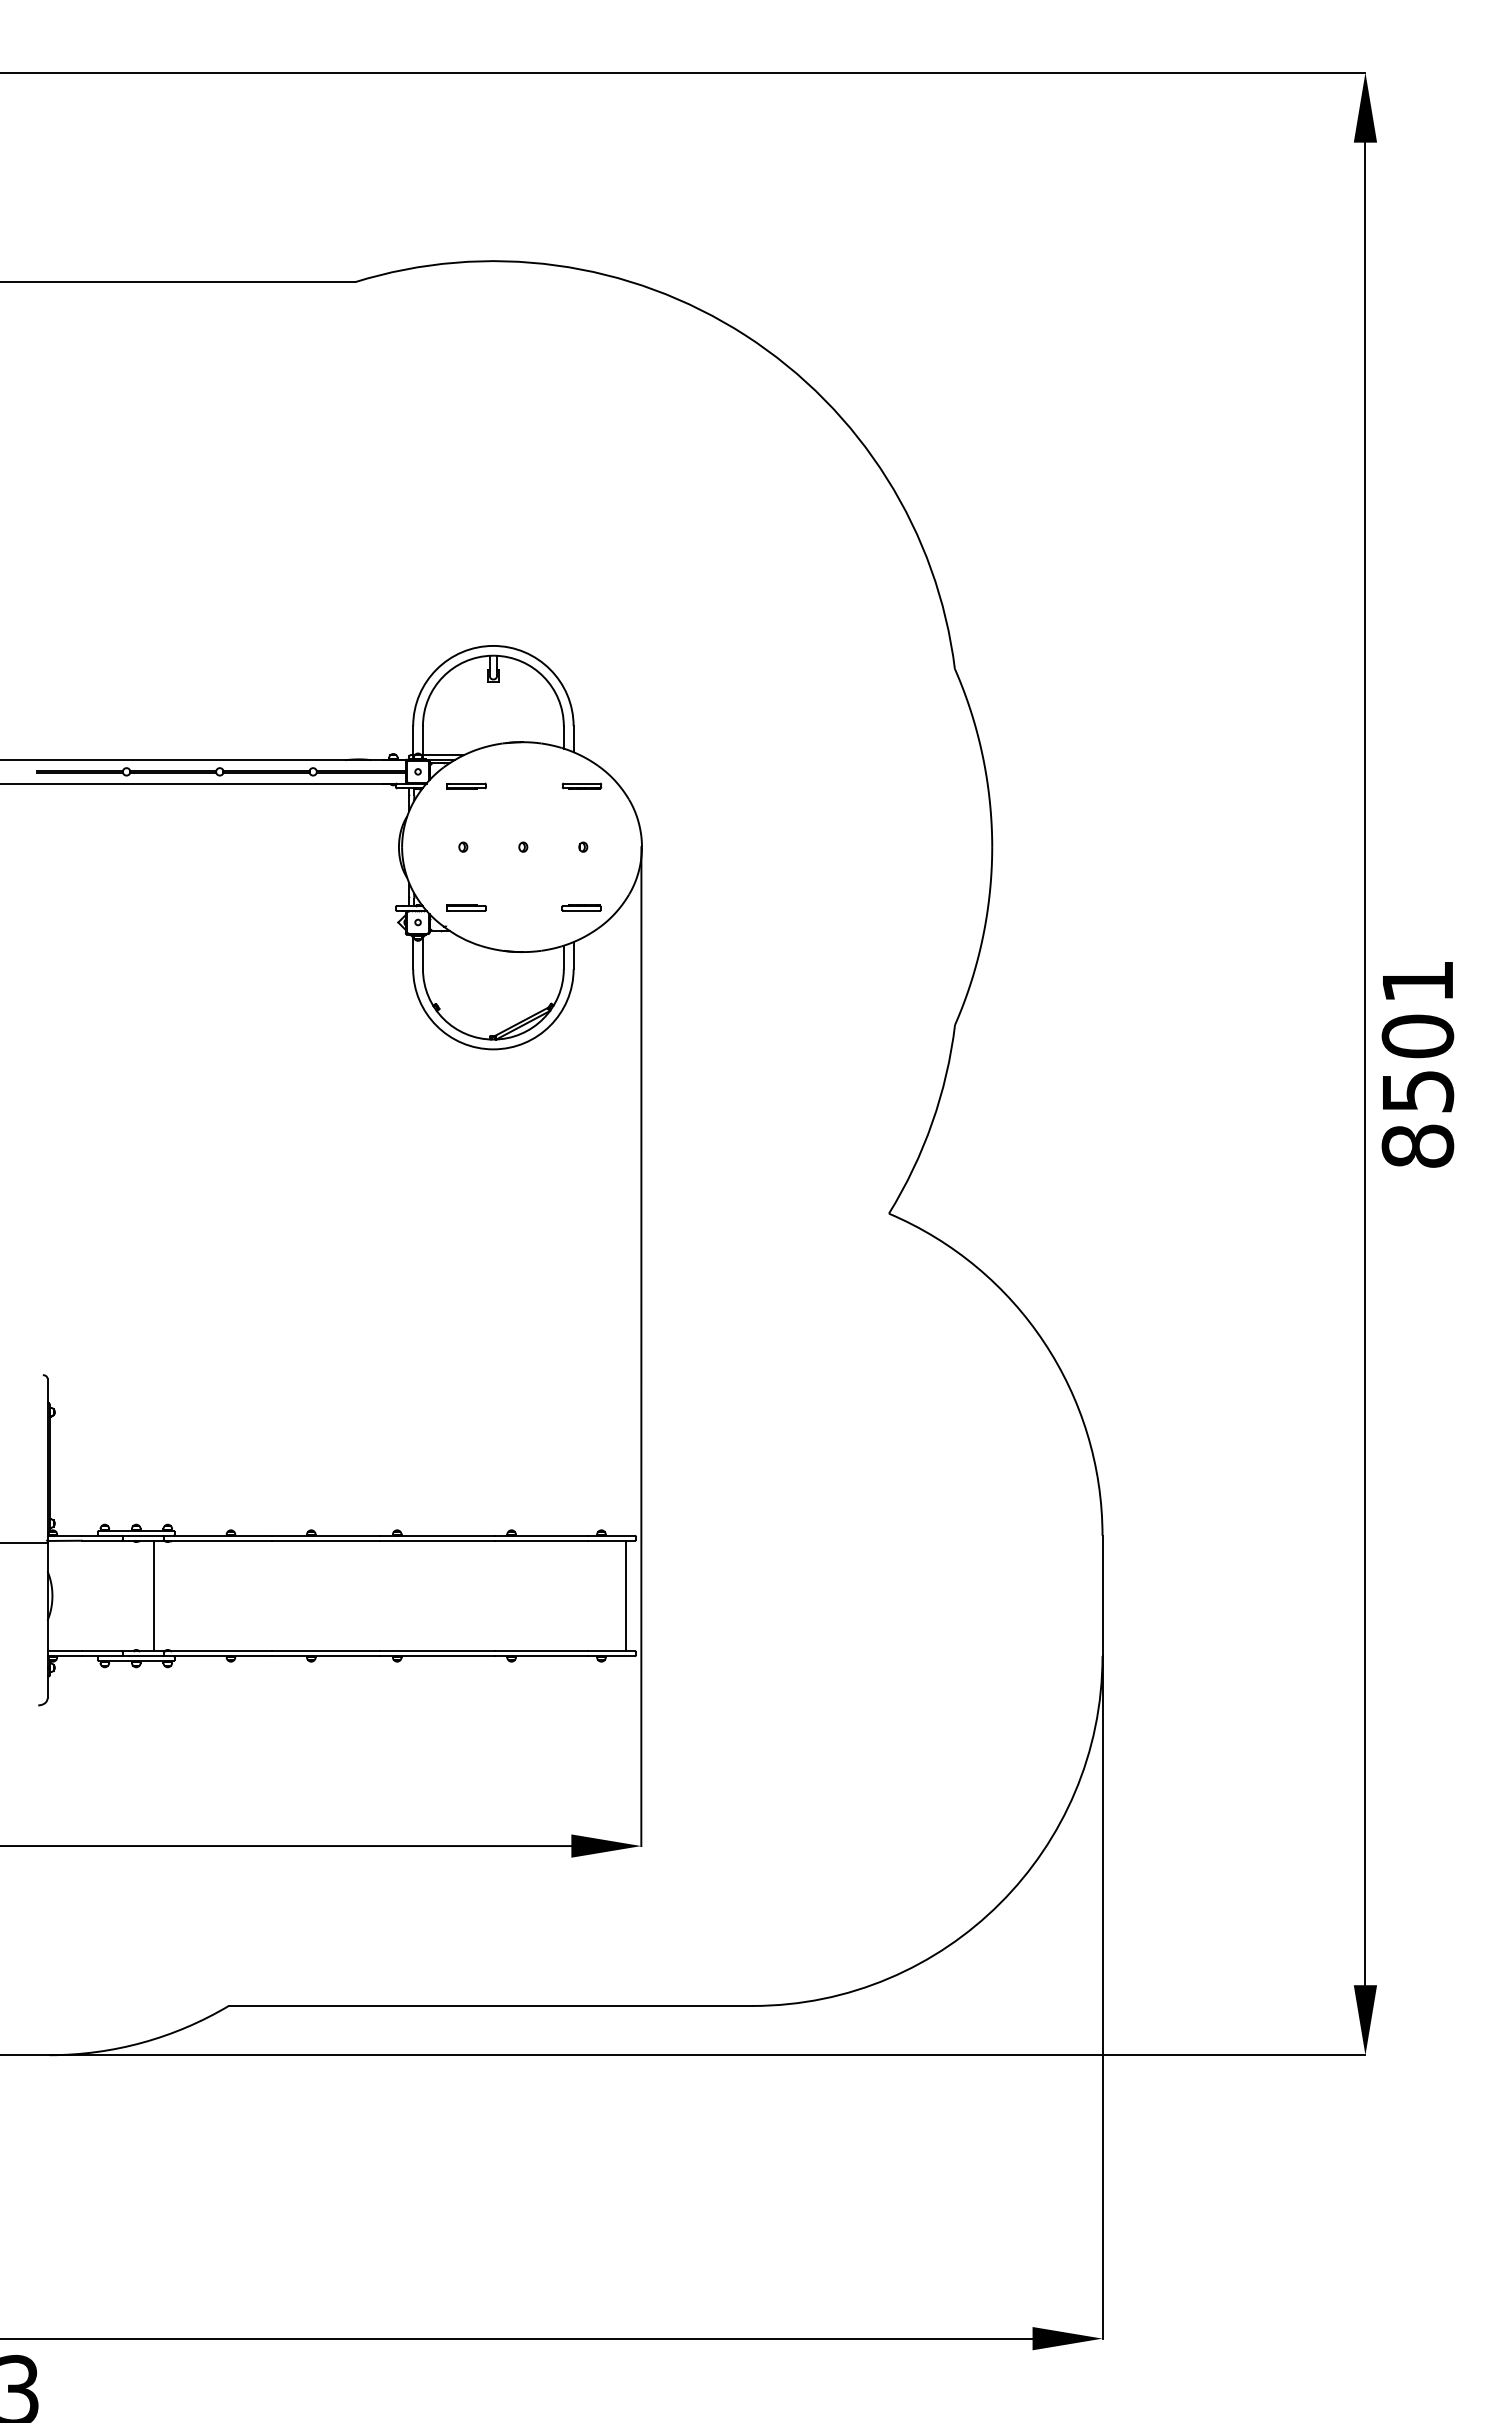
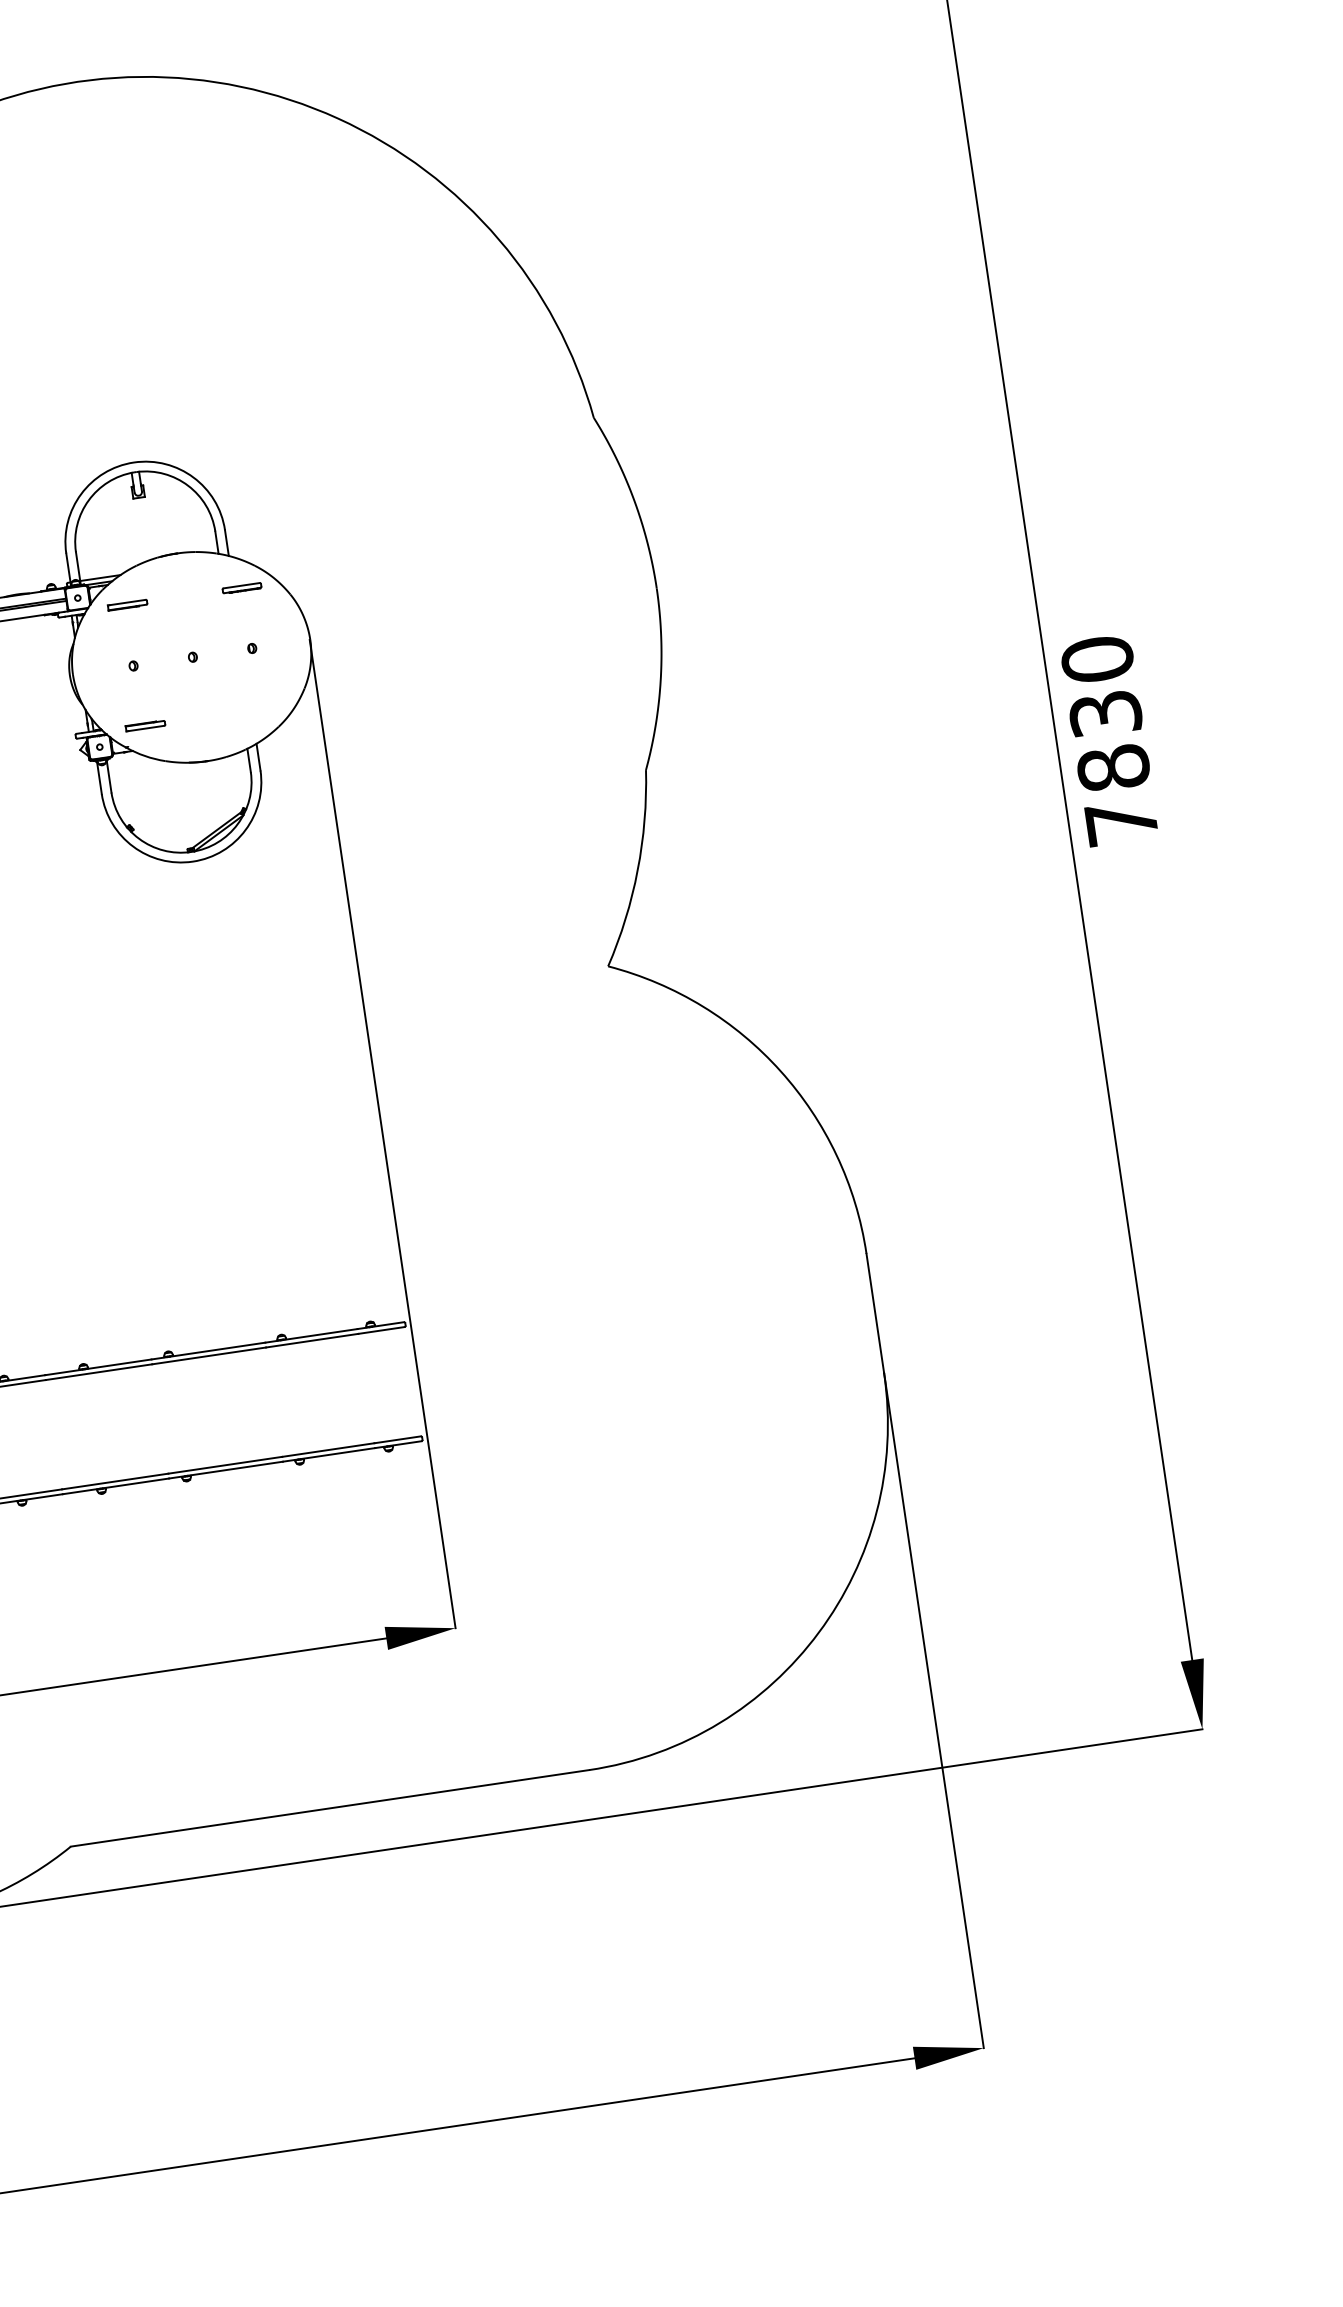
part: (581, 907) -> (259, 708), removed
text: (1417, 1063) -> (1109, 740), 8501 -> 7830
line: (625, 1595) -> (403, 1382), removed

